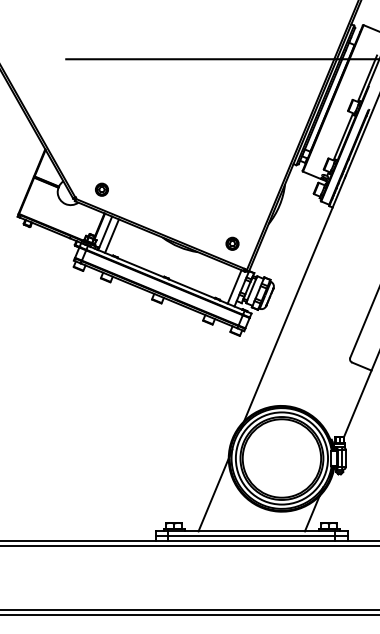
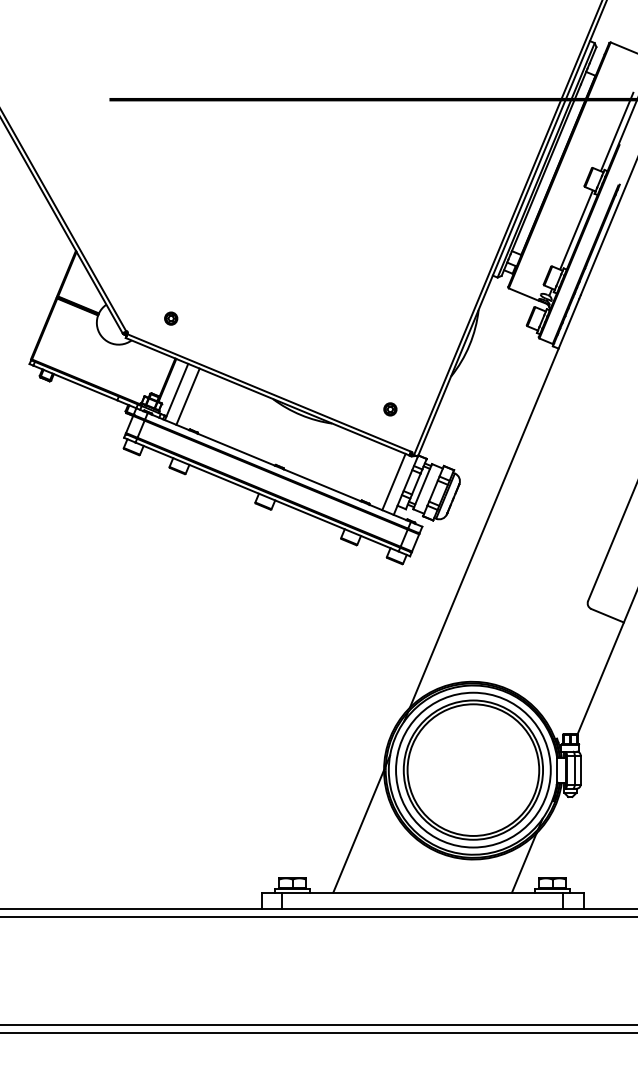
part: (101, 189) -> (170, 318), size x0.6
part: (232, 243) -> (390, 409), size x0.6
line: (251, 536) -> (422, 901), removed

